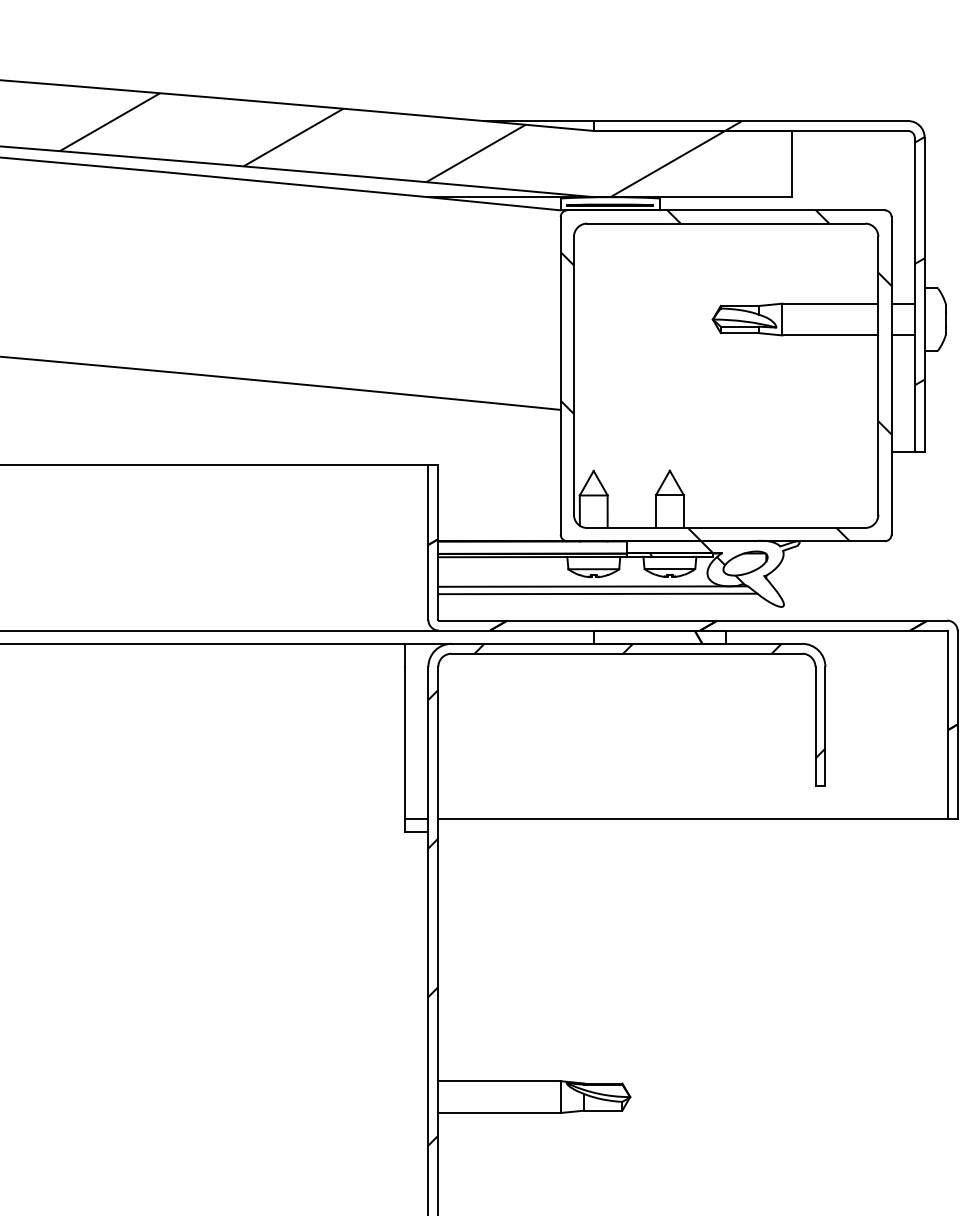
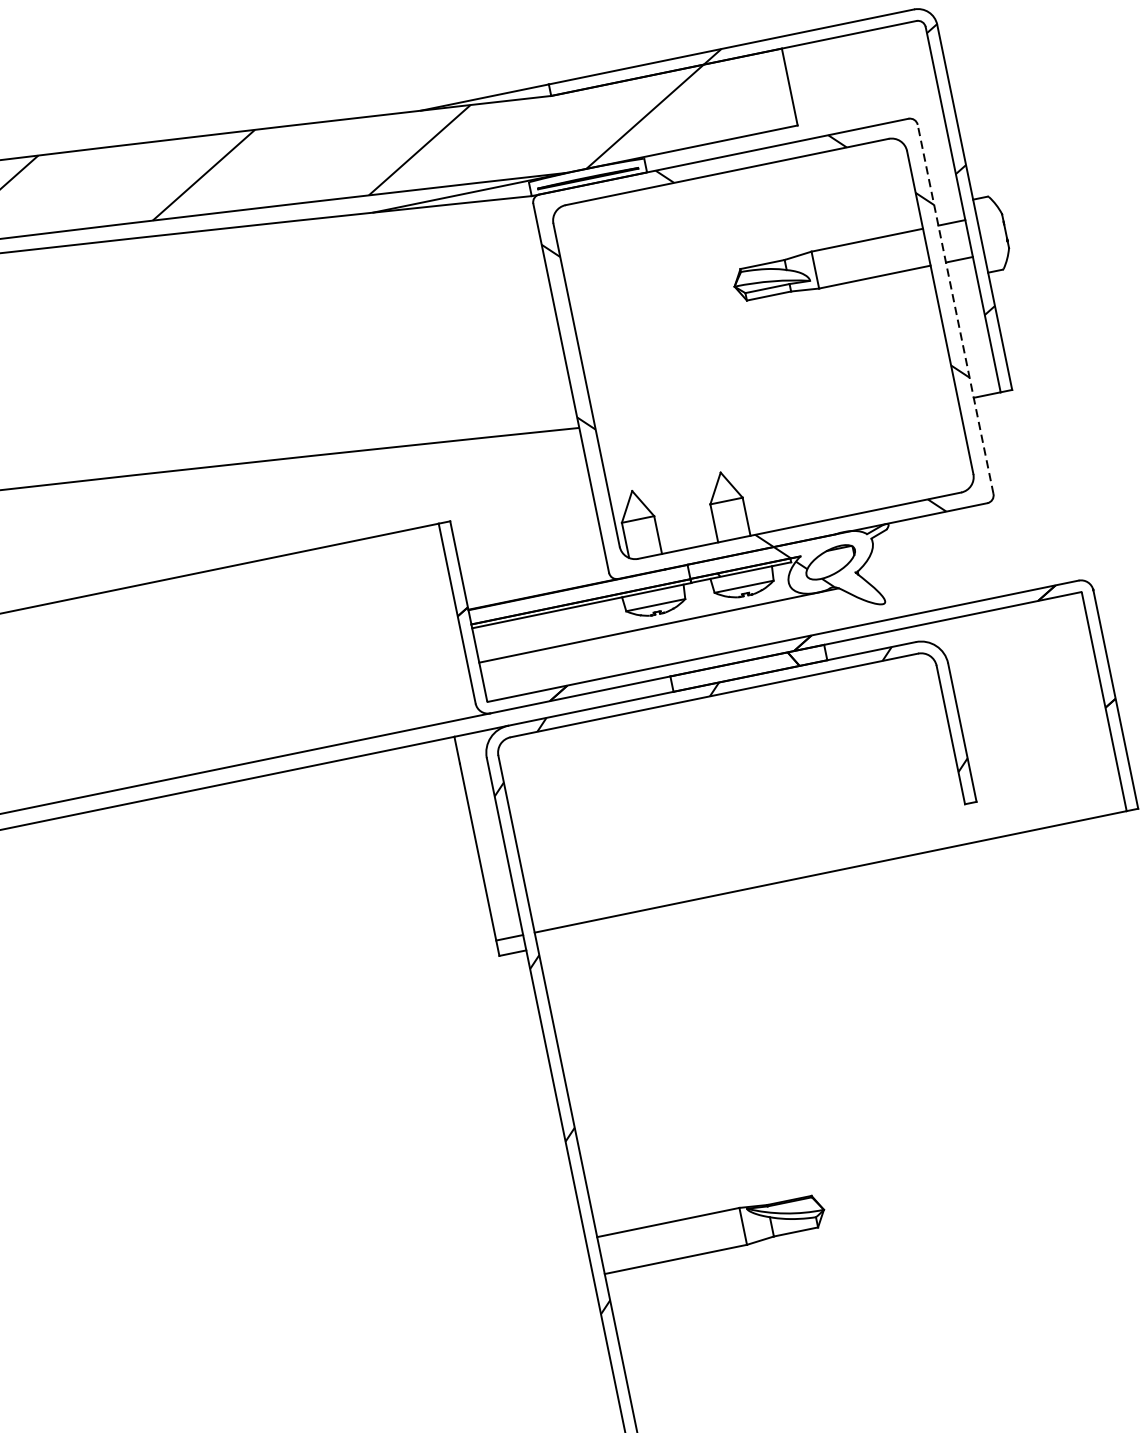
line: (891, 375) -> (955, 309), solid -> dashed
line: (597, 593) -> (665, 632), removed

